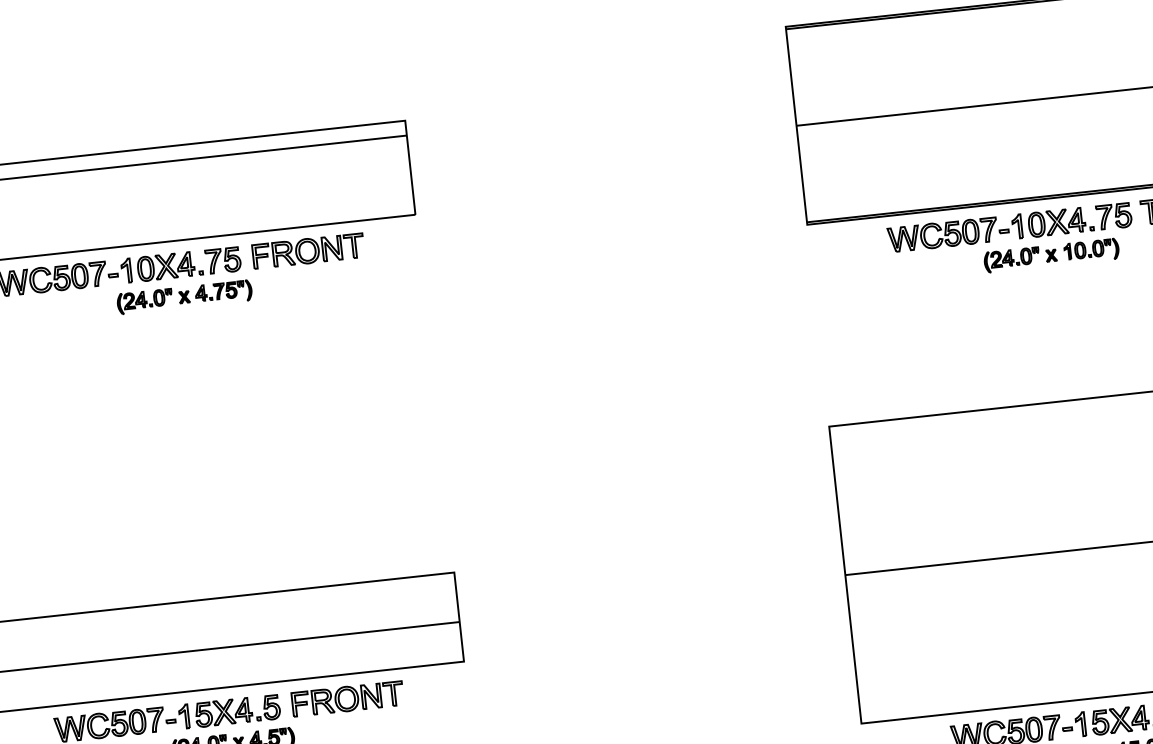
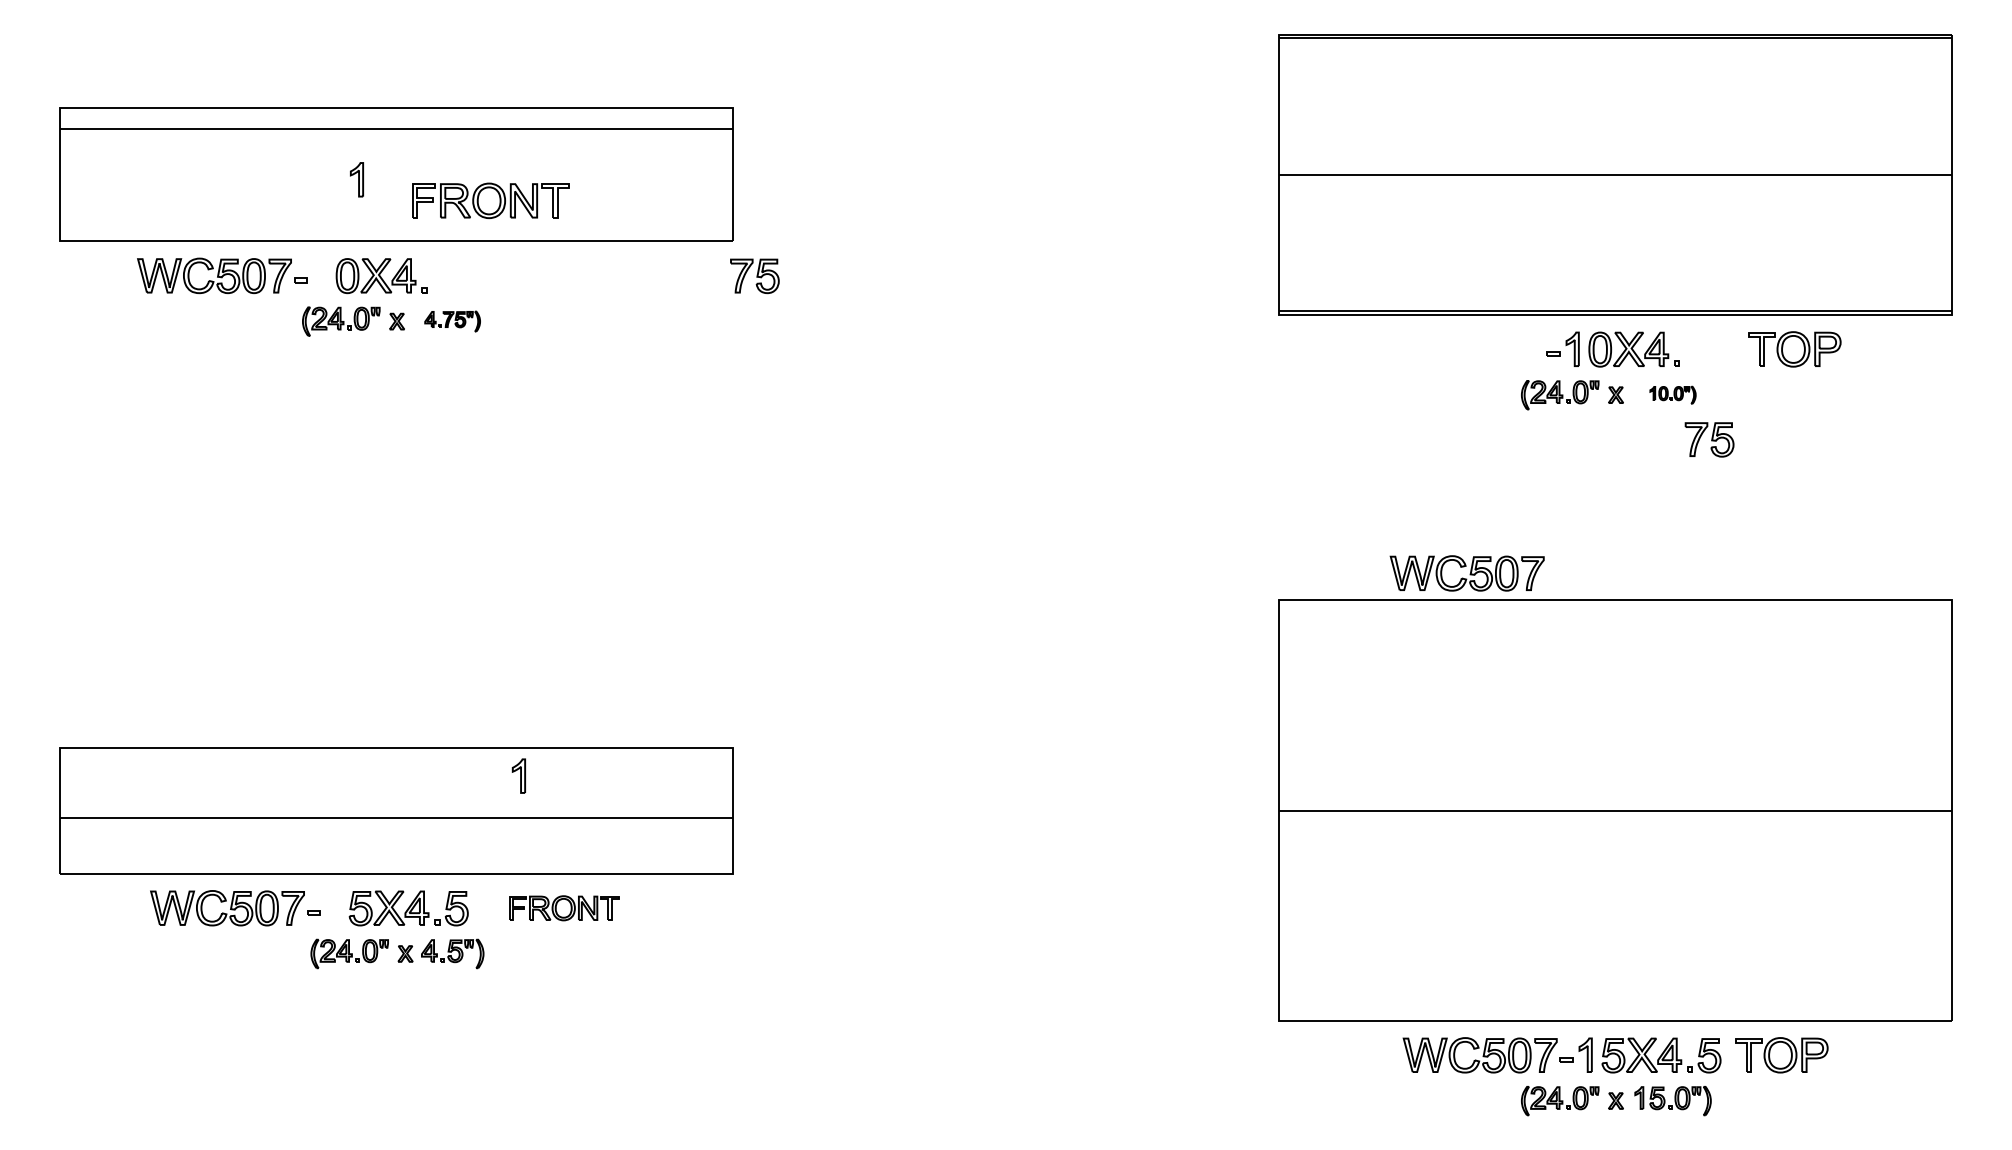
part: (1113, 216) -> (1709, 439), moved
part: (942, 234) -> (1466, 573), moved
part: (308, 250) -> (490, 200), moved
part: (1091, 251) -> (1672, 395), size x0.6
part: (222, 260) -> (754, 276), moved
part: (126, 270) -> (356, 179), moved
part: (223, 292) -> (452, 321), size x0.7
part: (347, 699) -> (564, 908), size x0.7
part: (183, 716) -> (518, 775), moved

